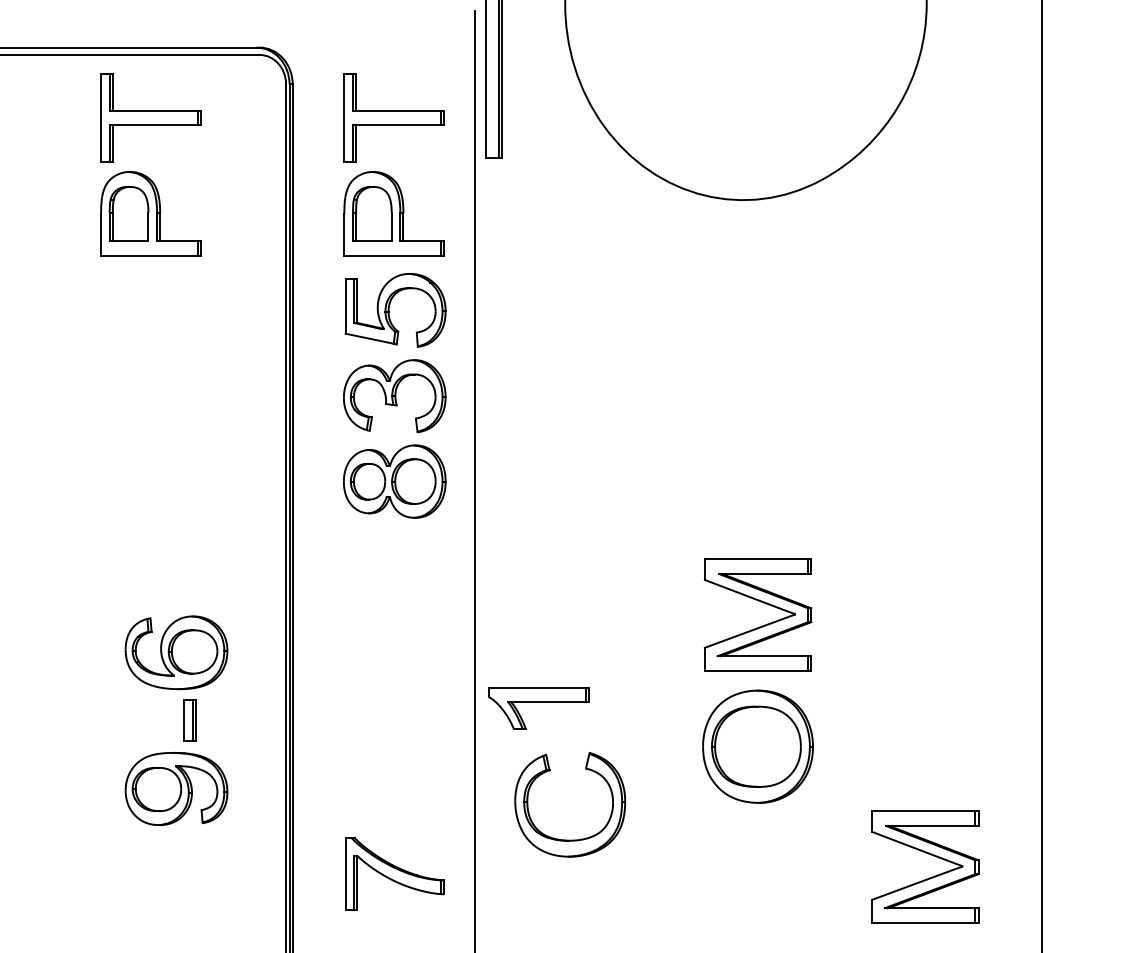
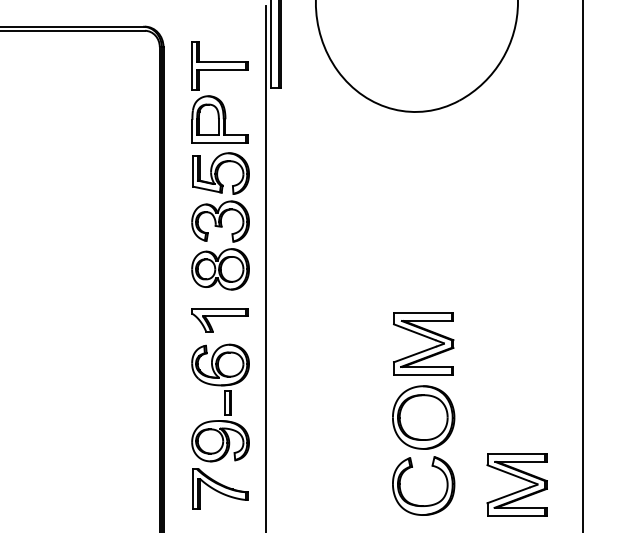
part: (149, 165) -> (83, 92), removed
part: (537, 709) -> (219, 320), moved
part: (176, 719) -> (220, 402), moved
part: (560, 837) -> (418, 504), moved

